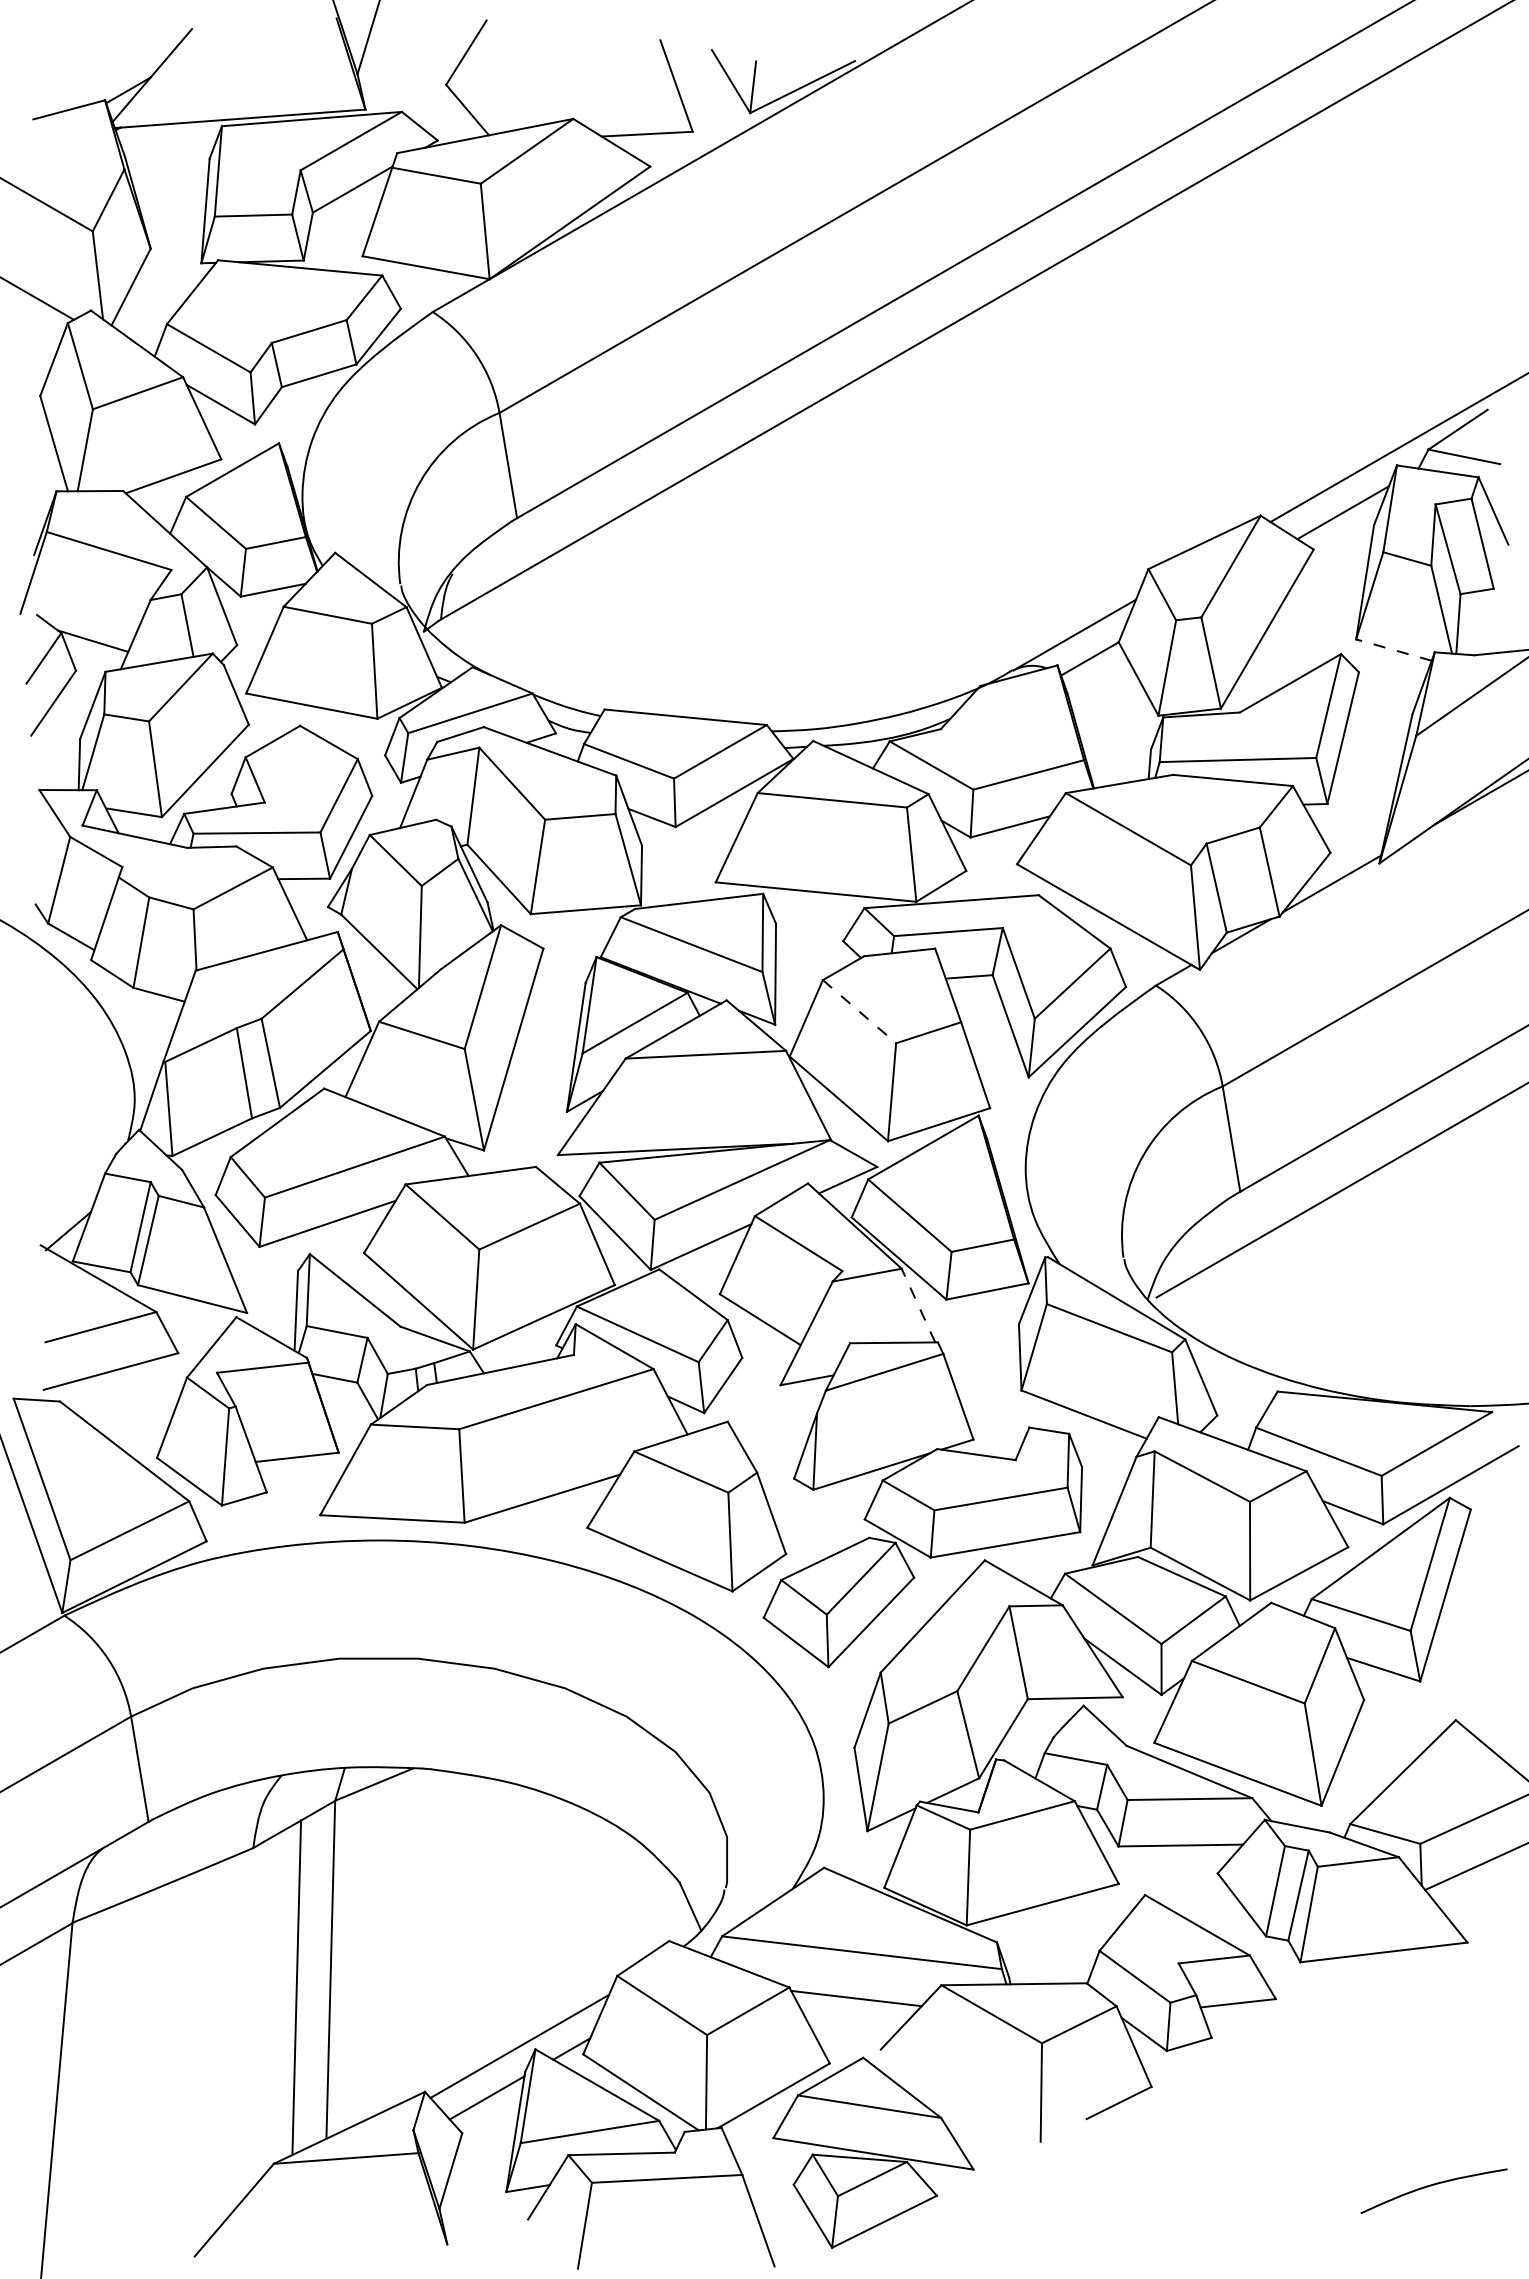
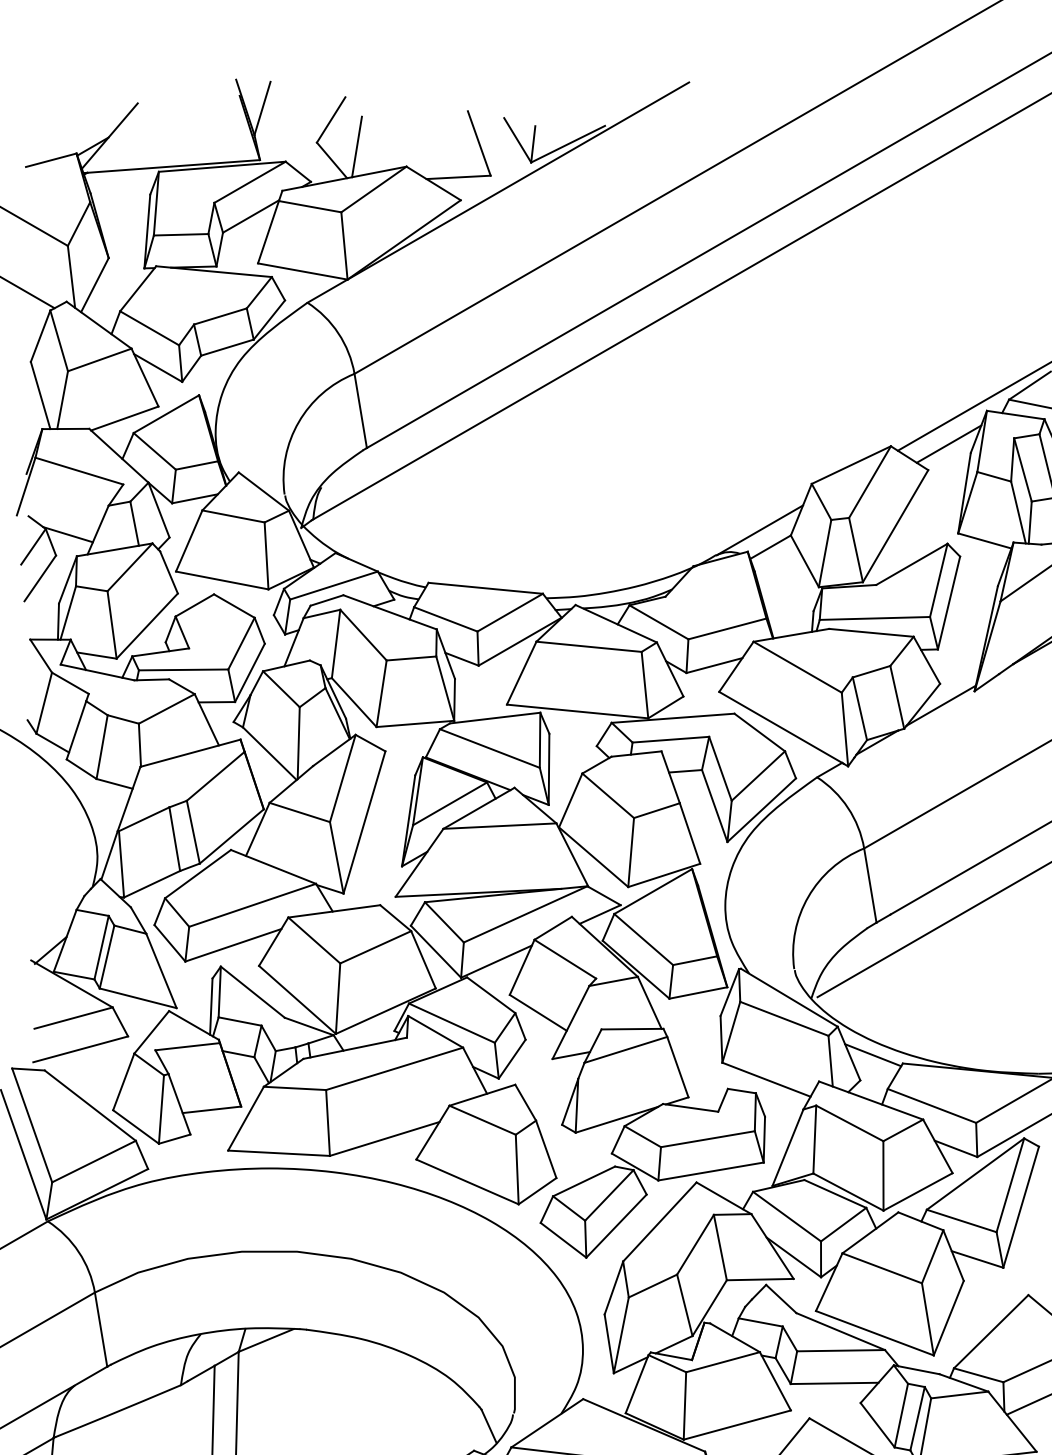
line: (503, 90) -> (357, 146), added
line: (1393, 649) -> (984, 540), dashed -> solid
line: (859, 1012) -> (608, 796), dashed -> solid
line: (918, 1305) -> (649, 1002), dashed -> solid
line: (1235, 1379) -> (873, 1054), added

